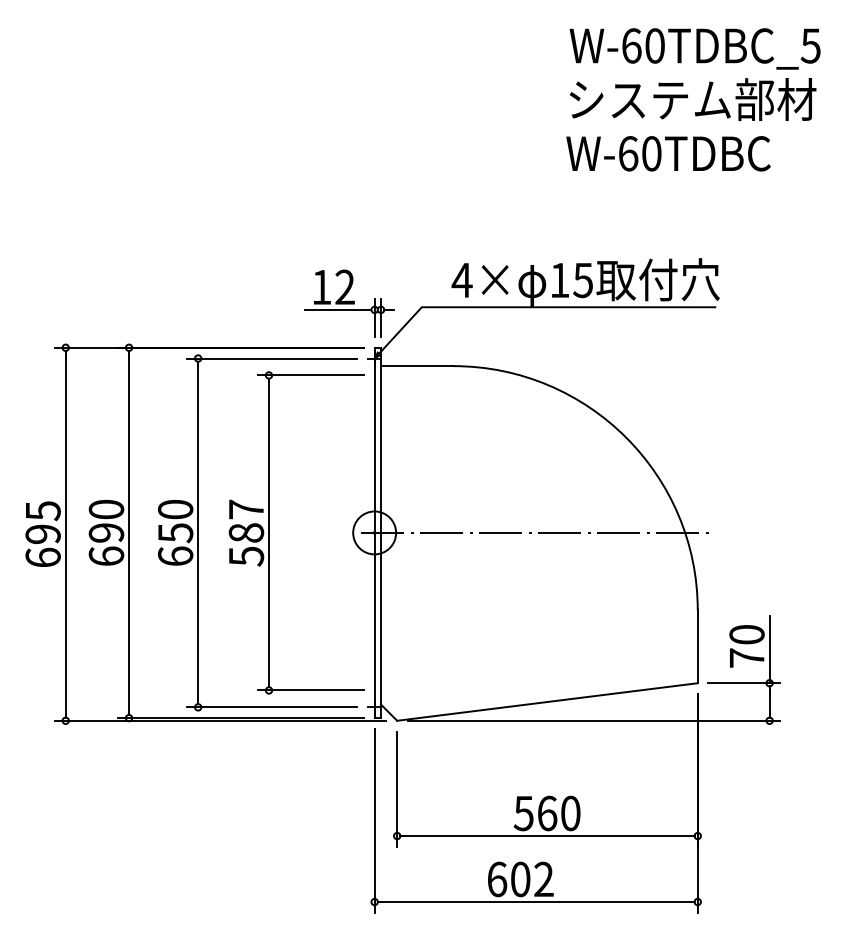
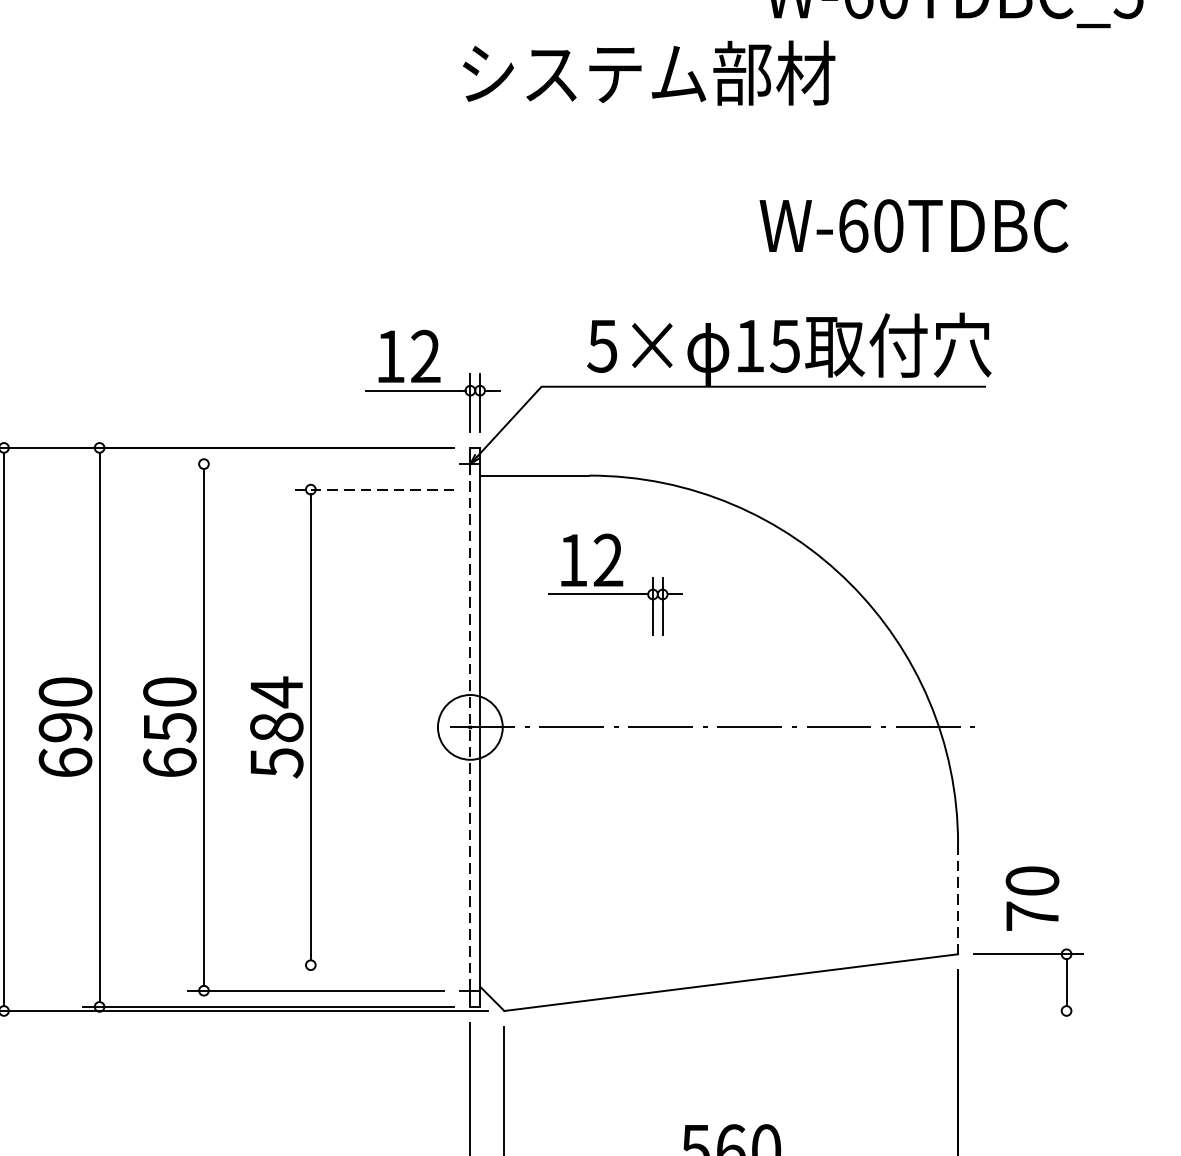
text: (693, 99) -> (649, 73), moved
text: (668, 153) -> (913, 225), moved
text: (461, 280) -> (601, 346), 4× -> 5×
line: (272, 358) -> (316, 464), removed
line: (311, 375) -> (375, 489), solid -> dashed
part: (470, 438) -> (615, 584), added
text: (246, 509) -> (276, 692), 587 -> 584
line: (374, 533) -> (470, 728), solid -> dashed
line: (697, 647) -> (957, 900), solid -> dashed
line: (769, 649) -> (1066, 903), removed
line: (310, 690) -> (373, 965), removed
line: (593, 720) -> (800, 1010), removed

